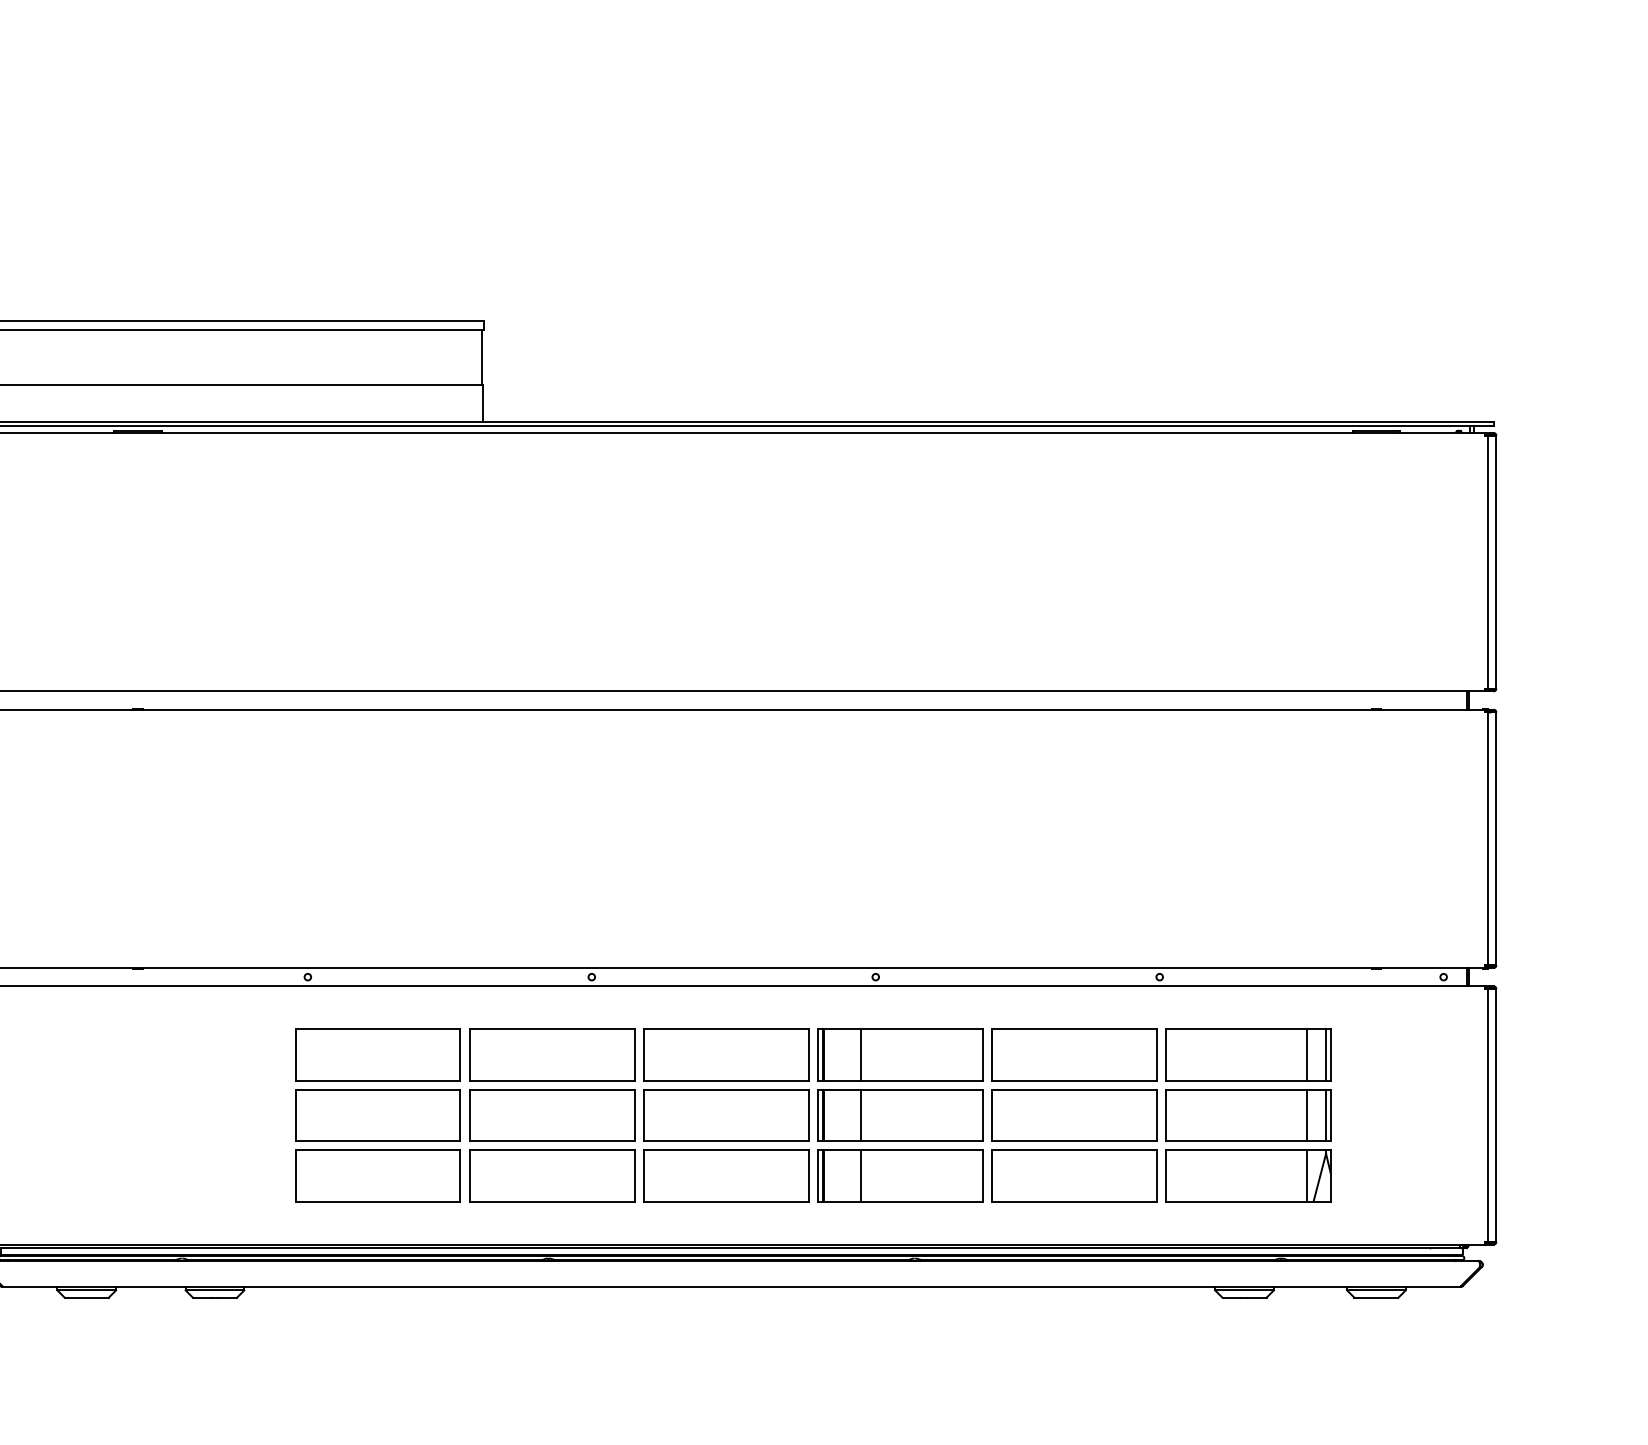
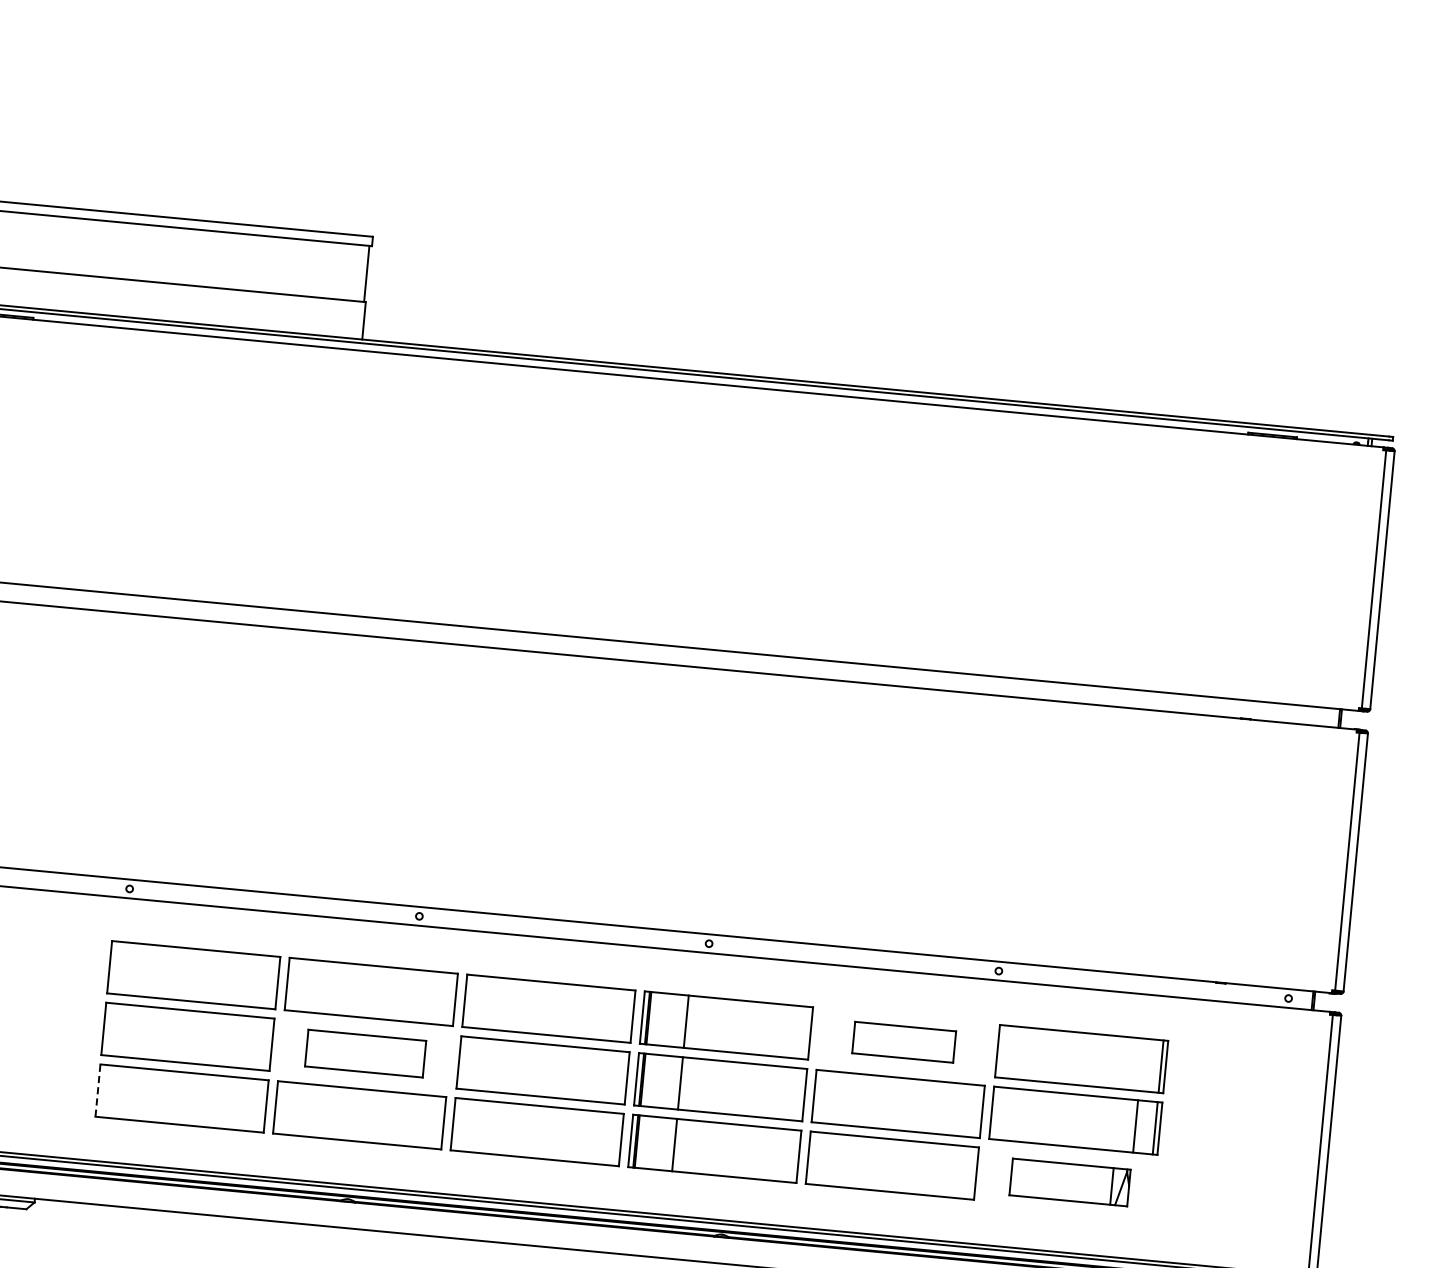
part: (1074, 1054) -> (904, 1041), size x0.6
line: (1306, 1054) -> (1141, 1064), removed
part: (552, 1115) -> (365, 1053), size x0.7
line: (295, 1175) -> (97, 1090), solid -> dashed
part: (1248, 1175) -> (1070, 1182), size x0.7

